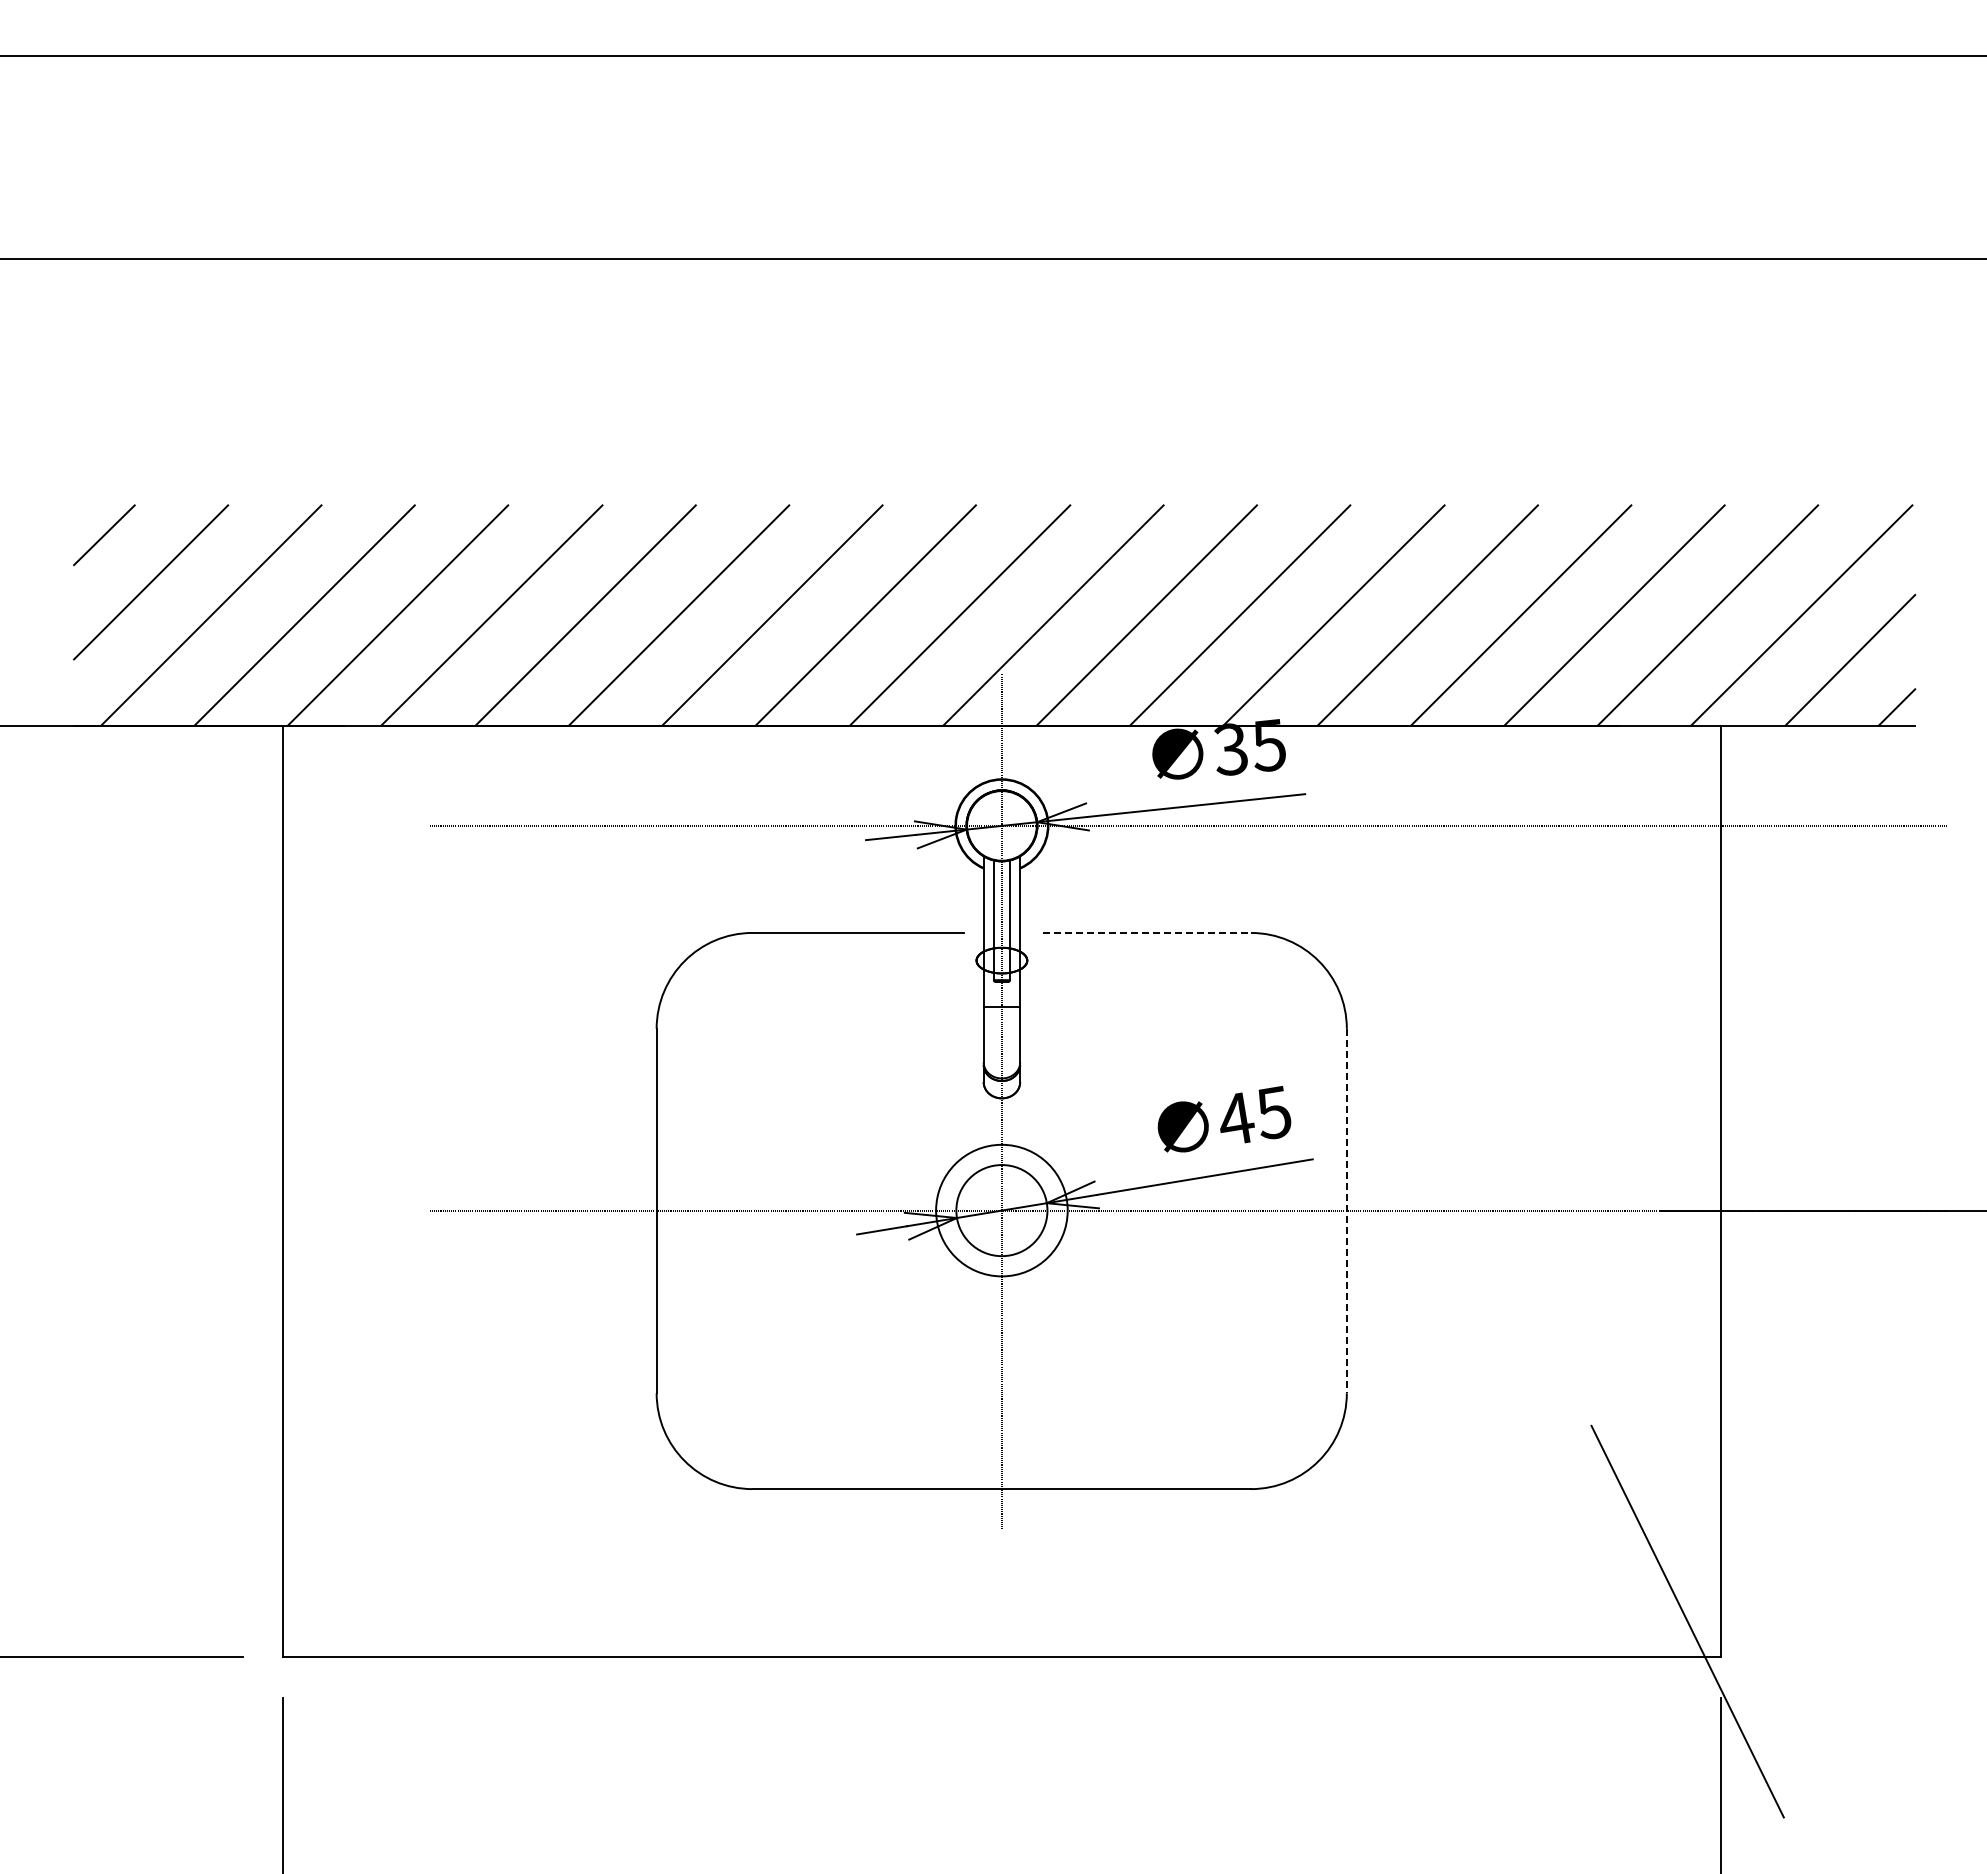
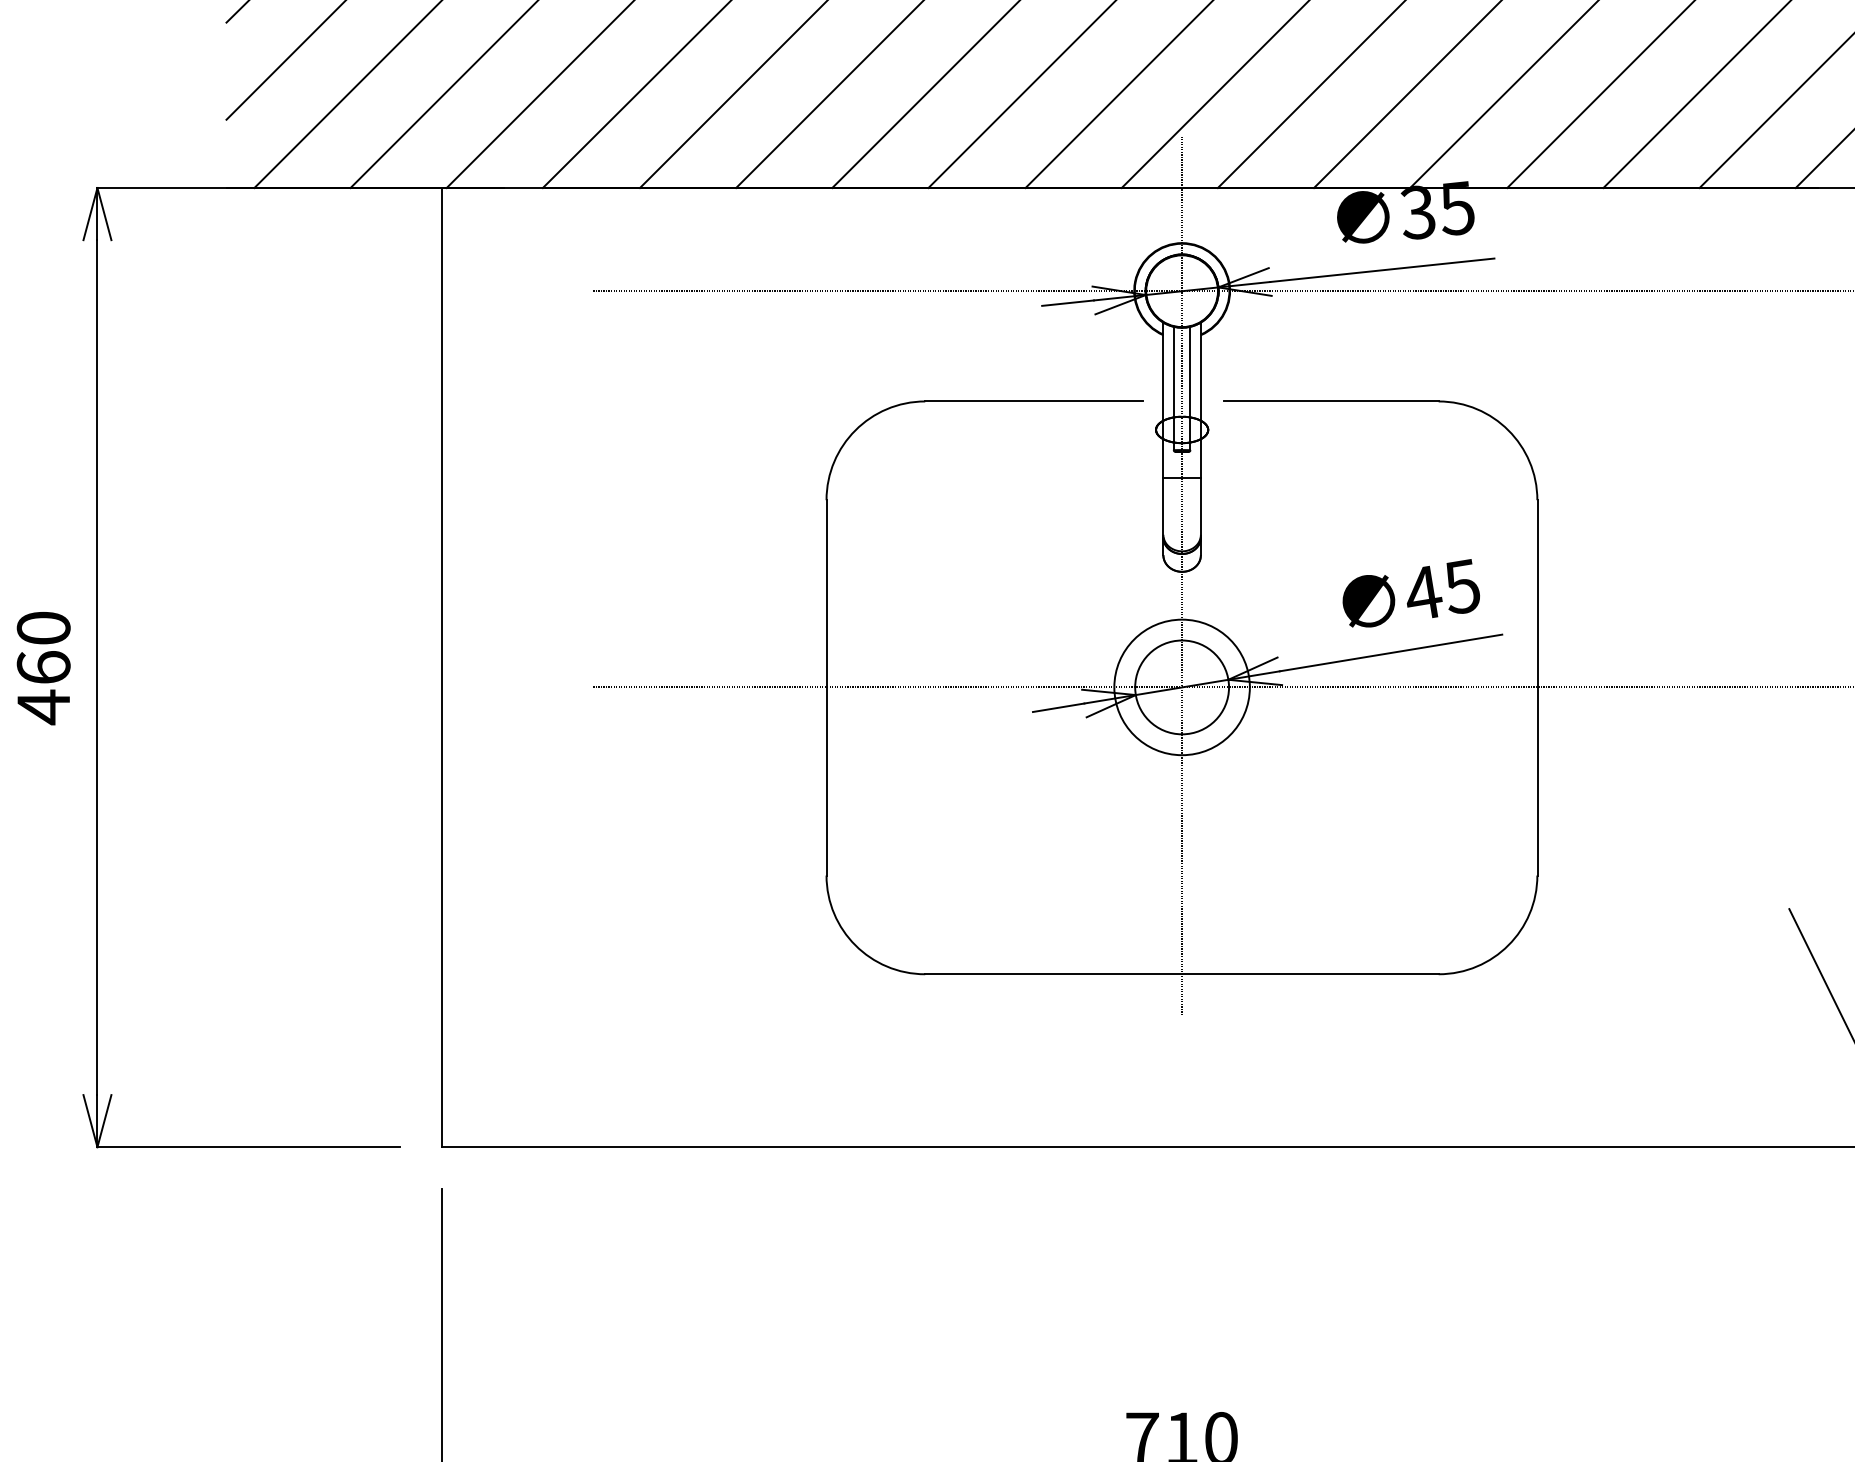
line: (1147, 932) -> (1332, 401), dashed -> solid
line: (1347, 1211) -> (1538, 688), dashed -> solid

